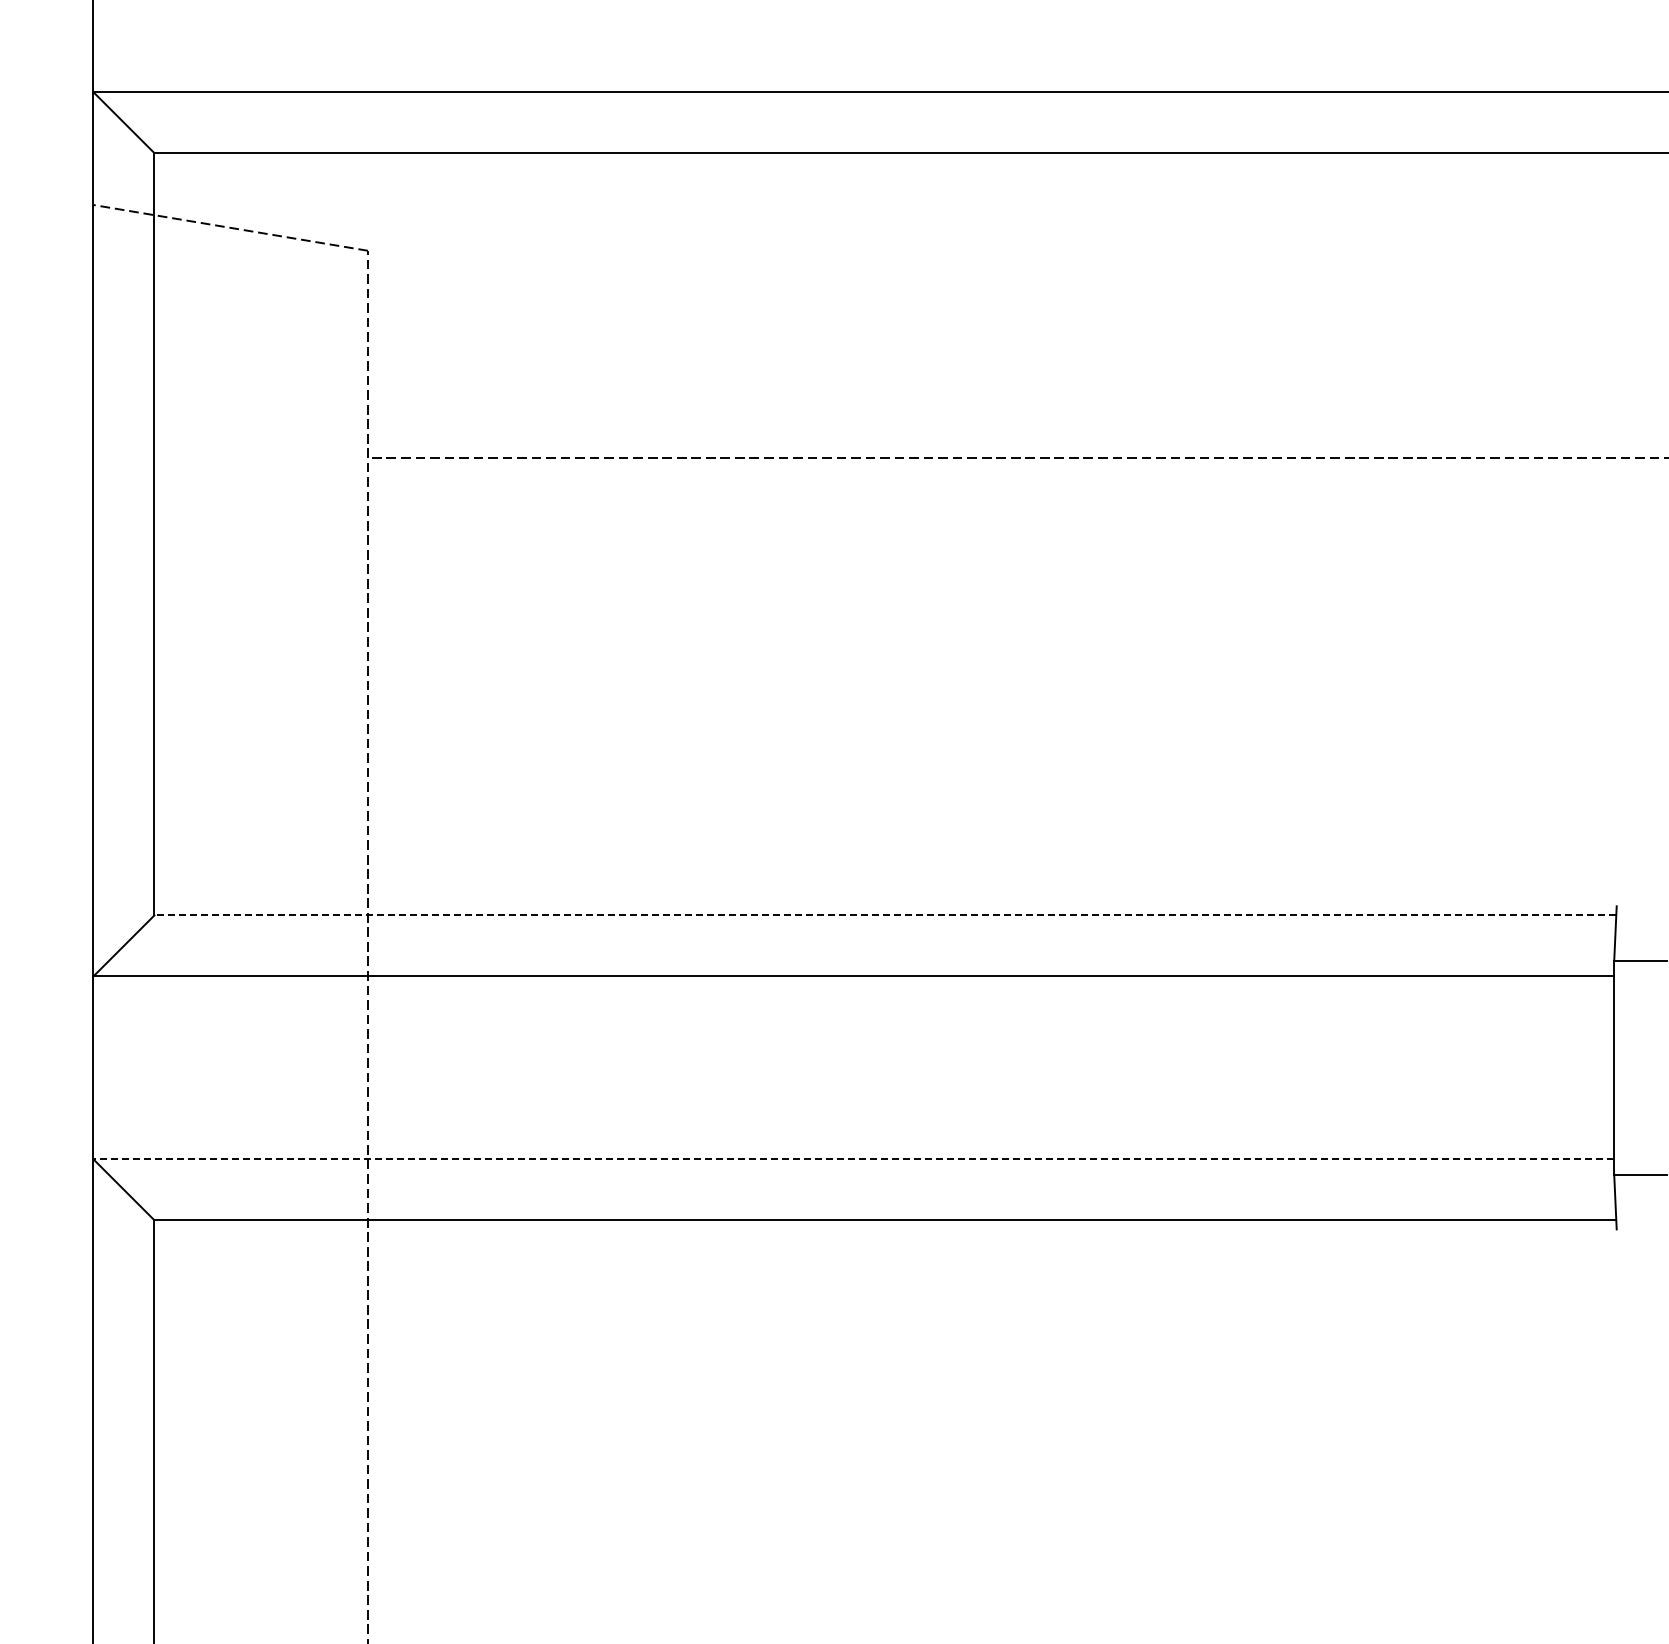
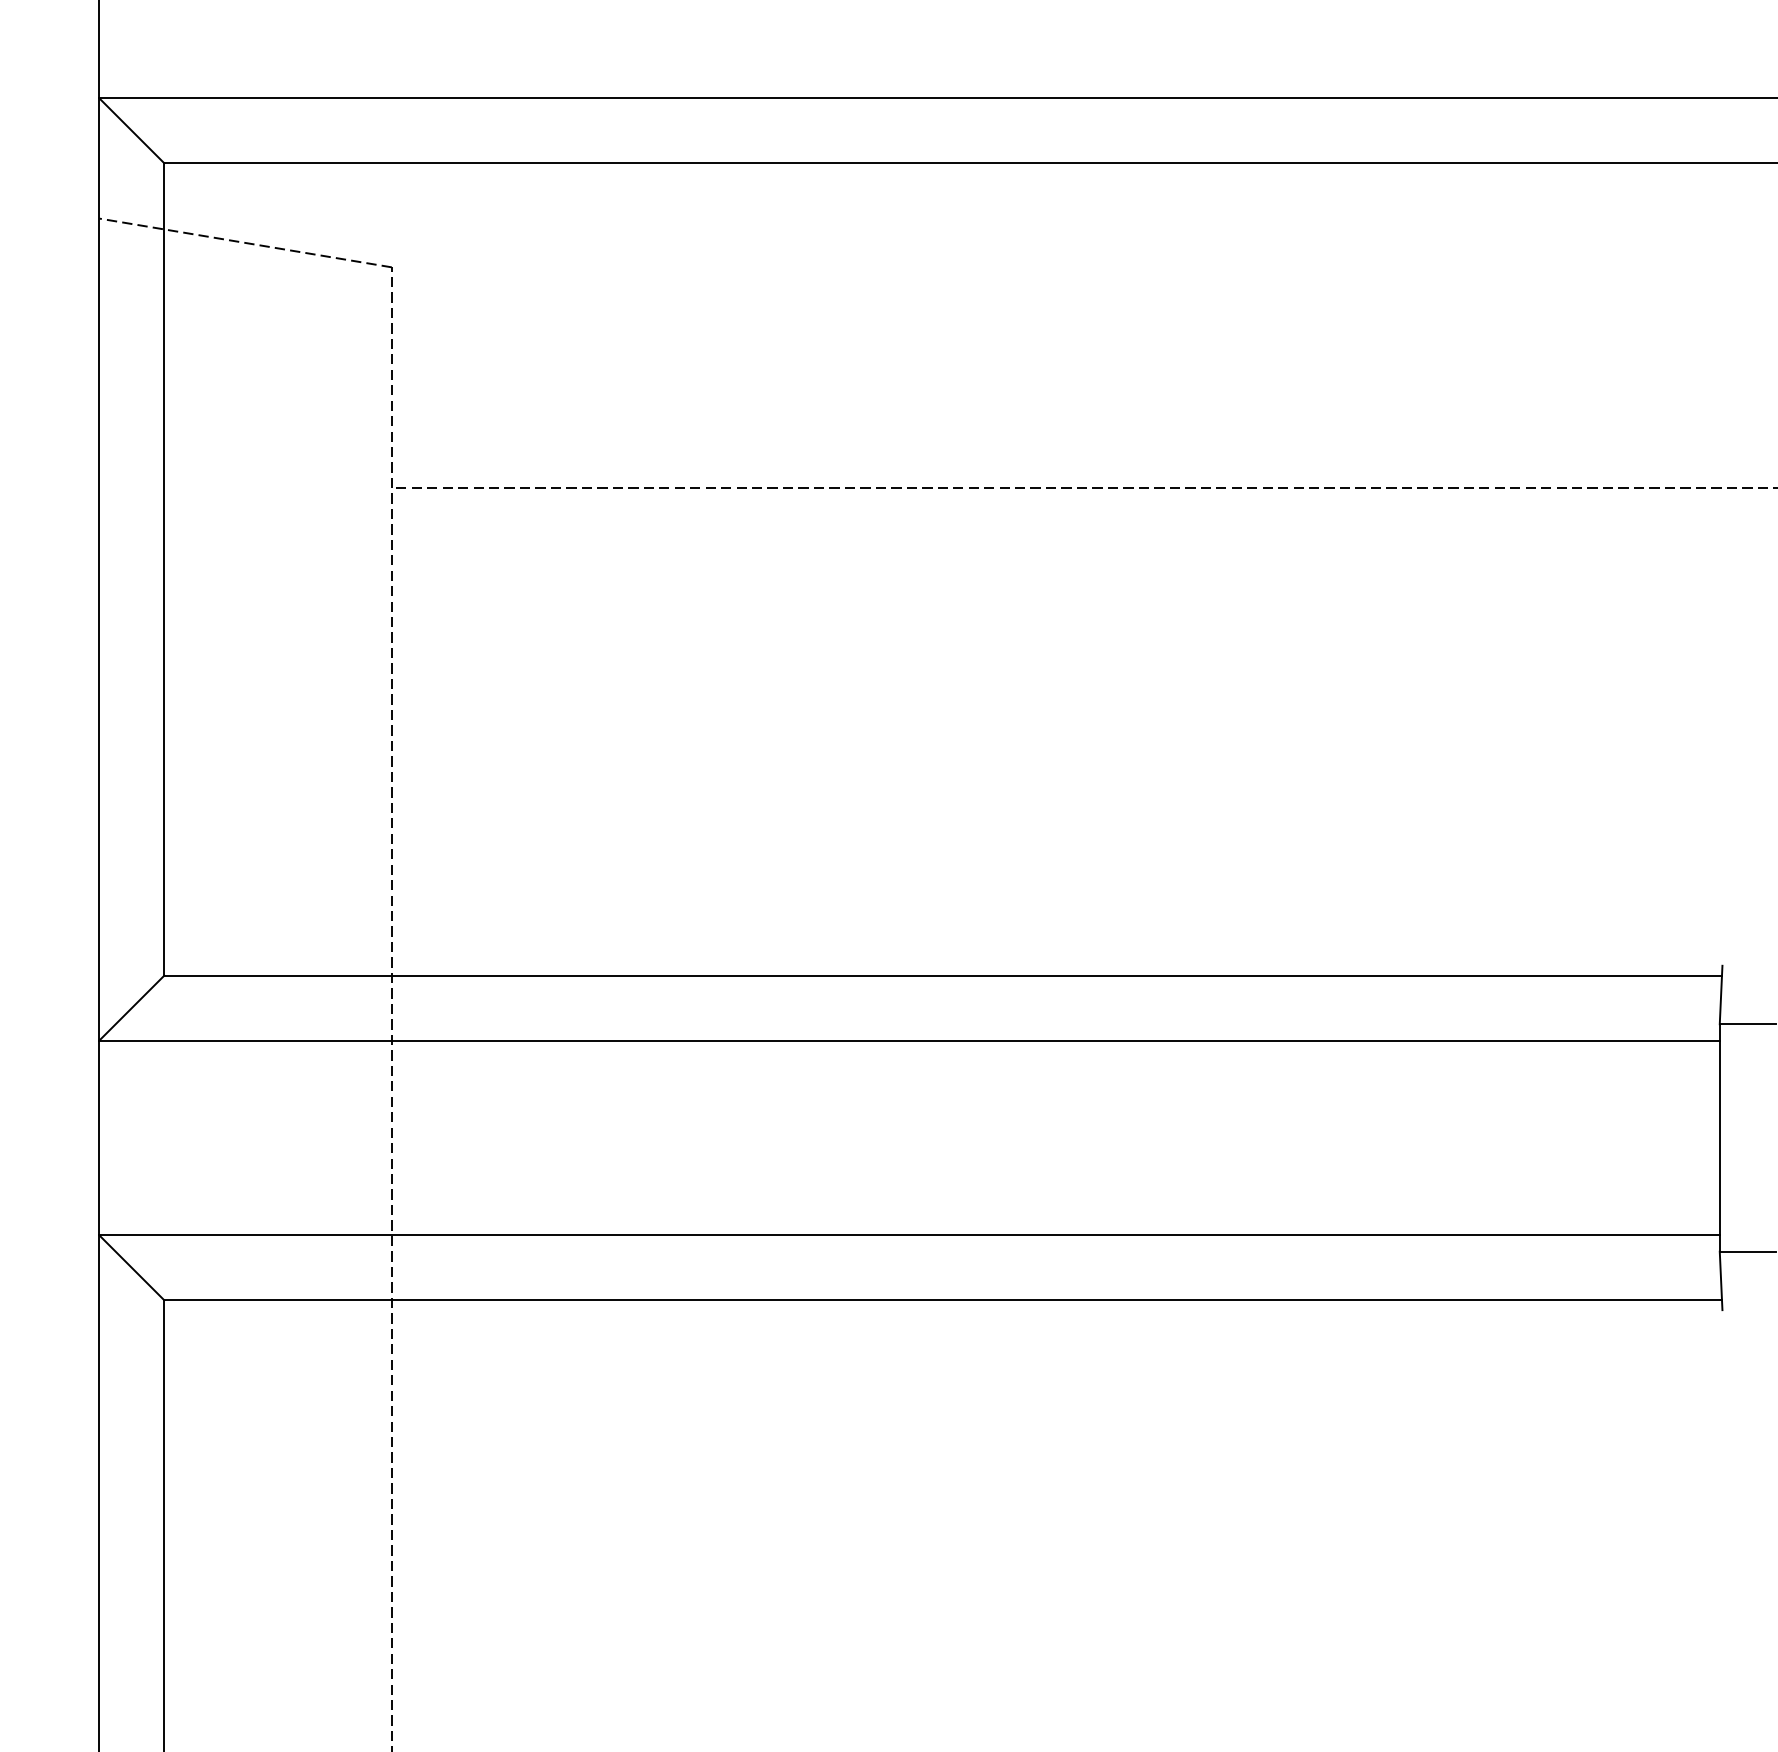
line: (885, 915) -> (943, 975), dashed -> solid
line: (853, 1159) -> (909, 1235), dashed -> solid

